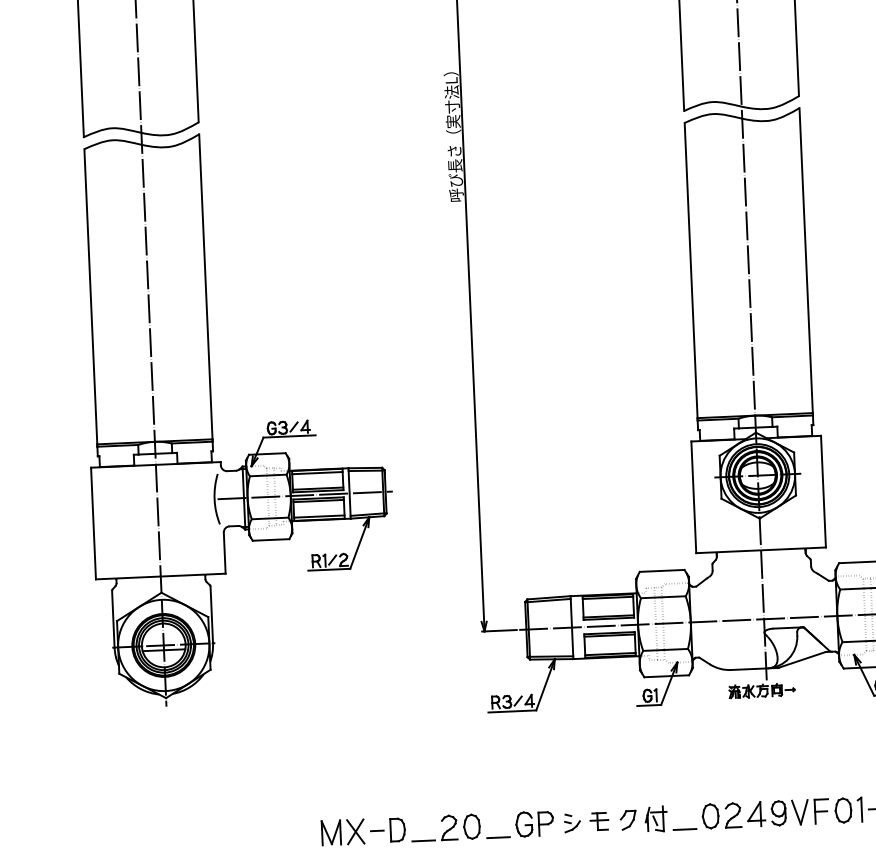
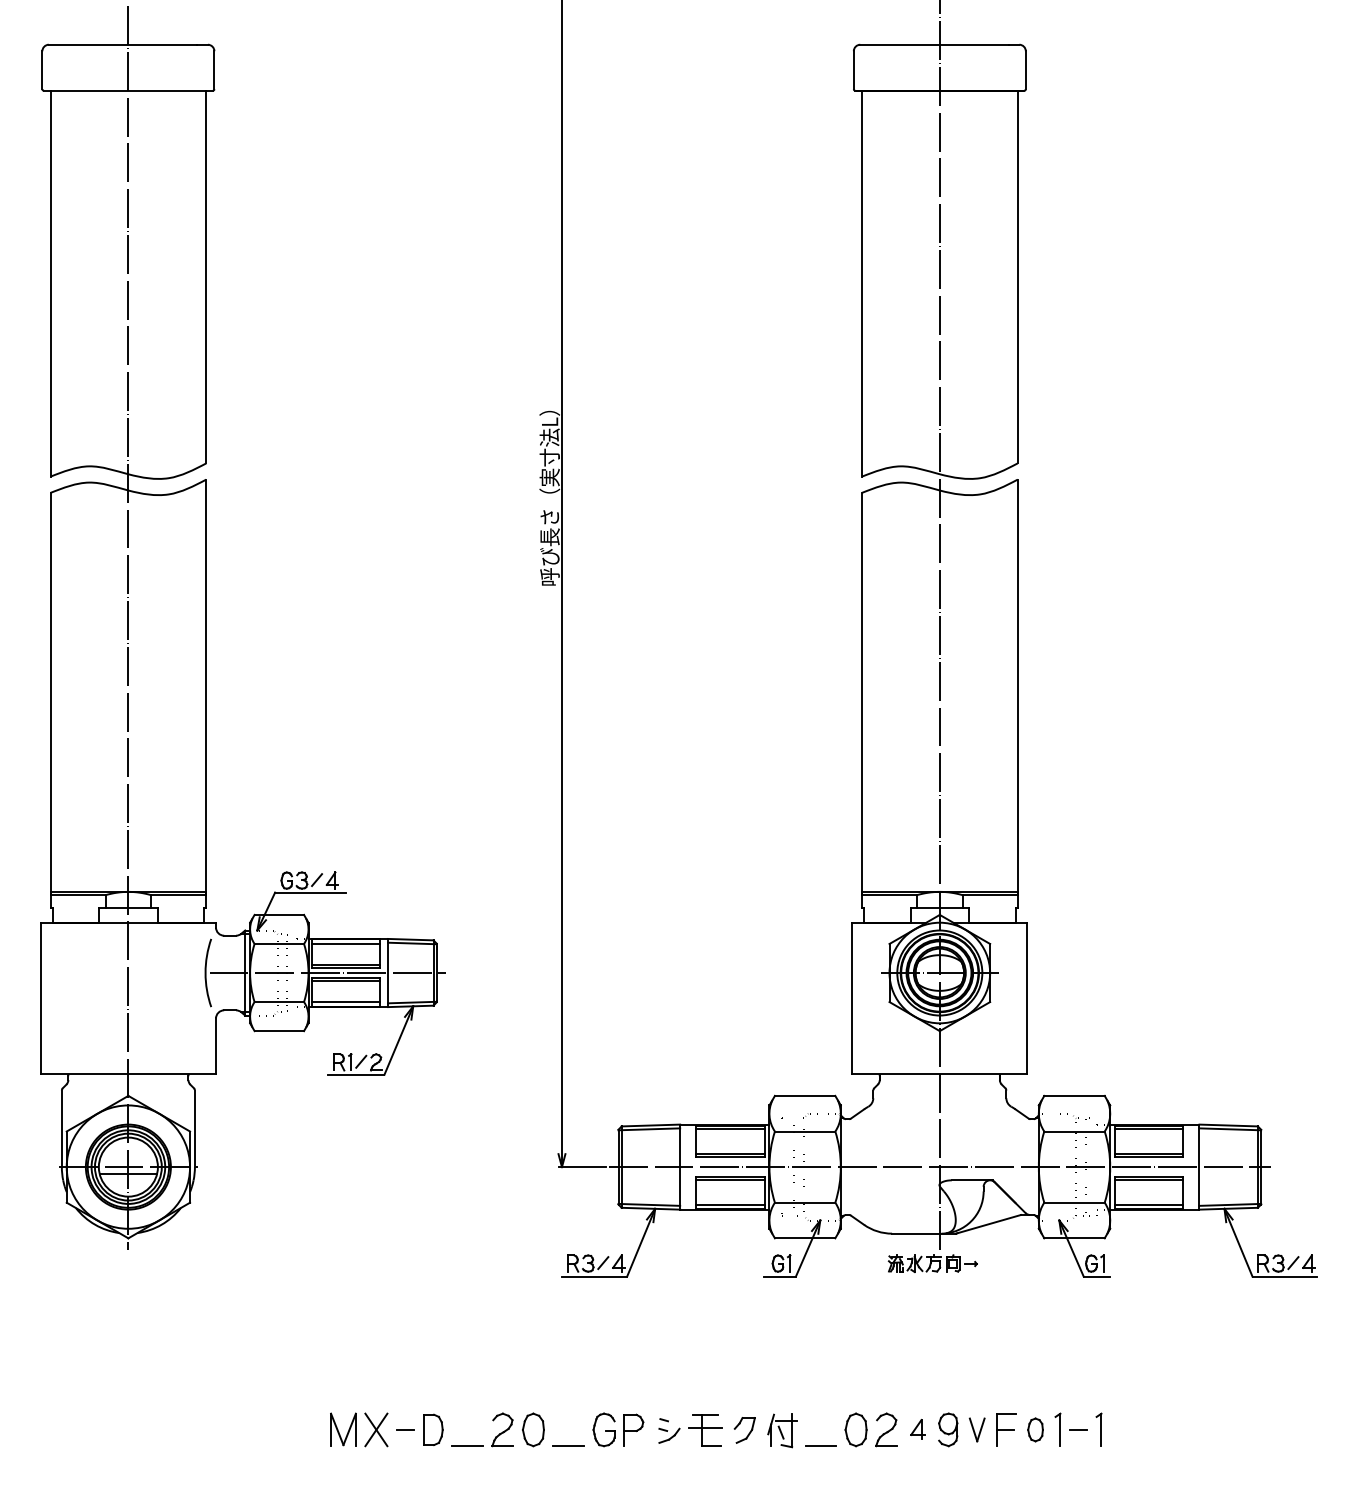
part: (843, 810) -> (1035, 1429), size x0.7
part: (799, 812) -> (976, 1429), size x0.7
part: (756, 814) -> (917, 1429), size x0.6
part: (599, 821) -> (705, 1430), size x1.4

